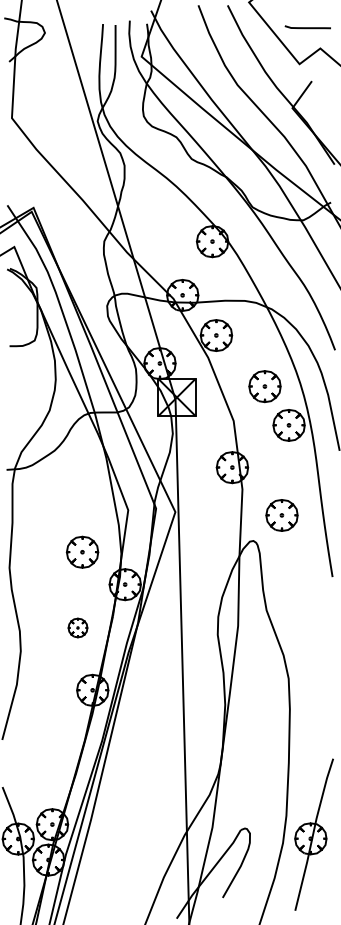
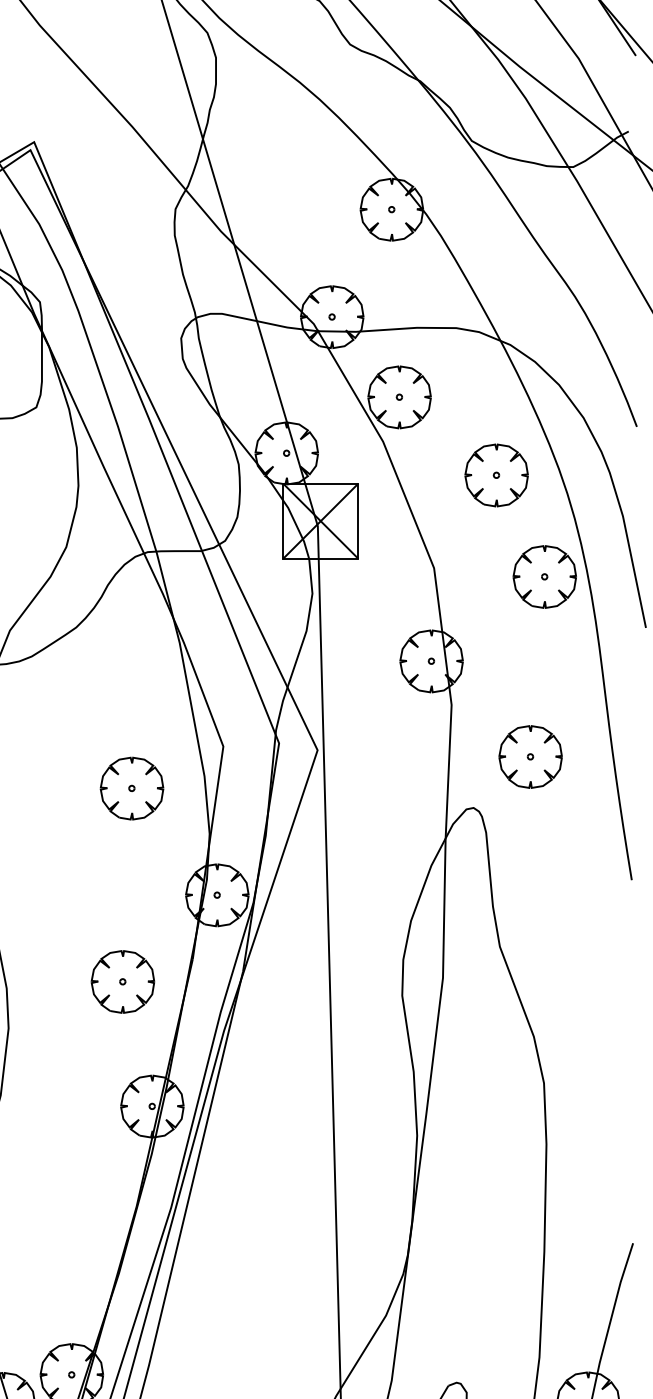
part: (264, 386) -> (495, 475), moved
part: (82, 551) -> (131, 787), moved
part: (77, 627) -> (121, 980), size x1.67

